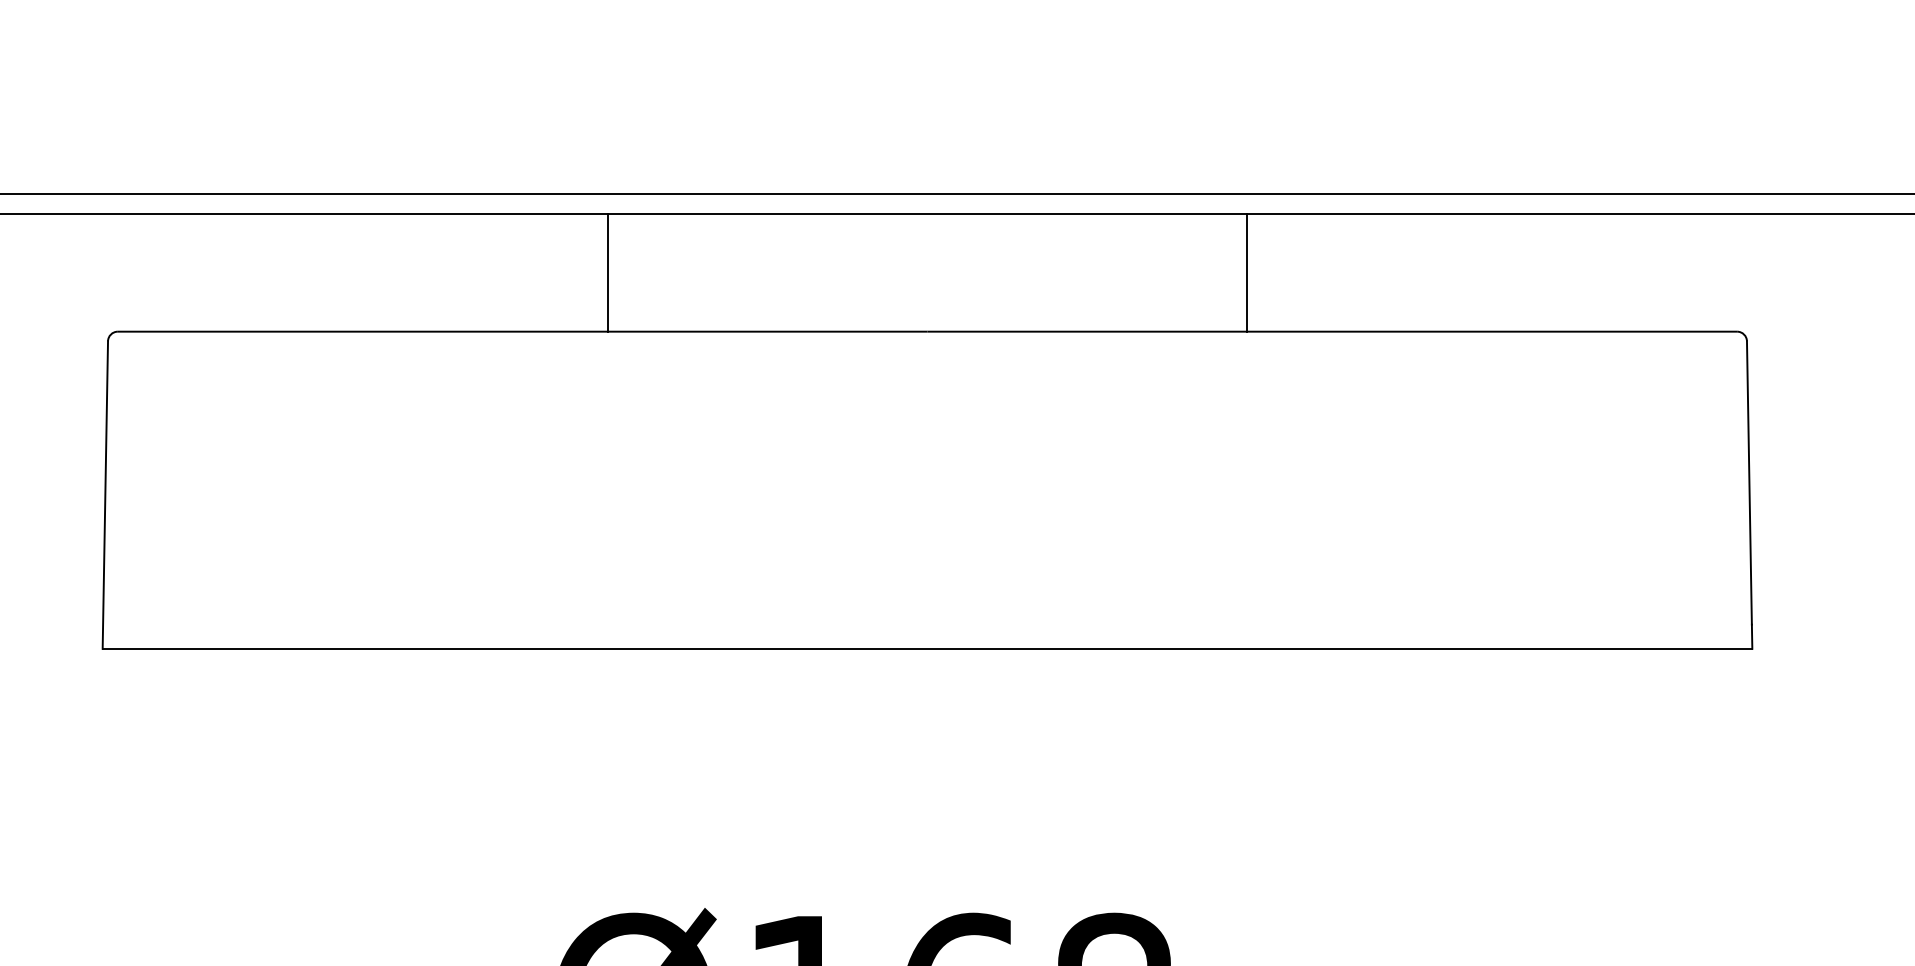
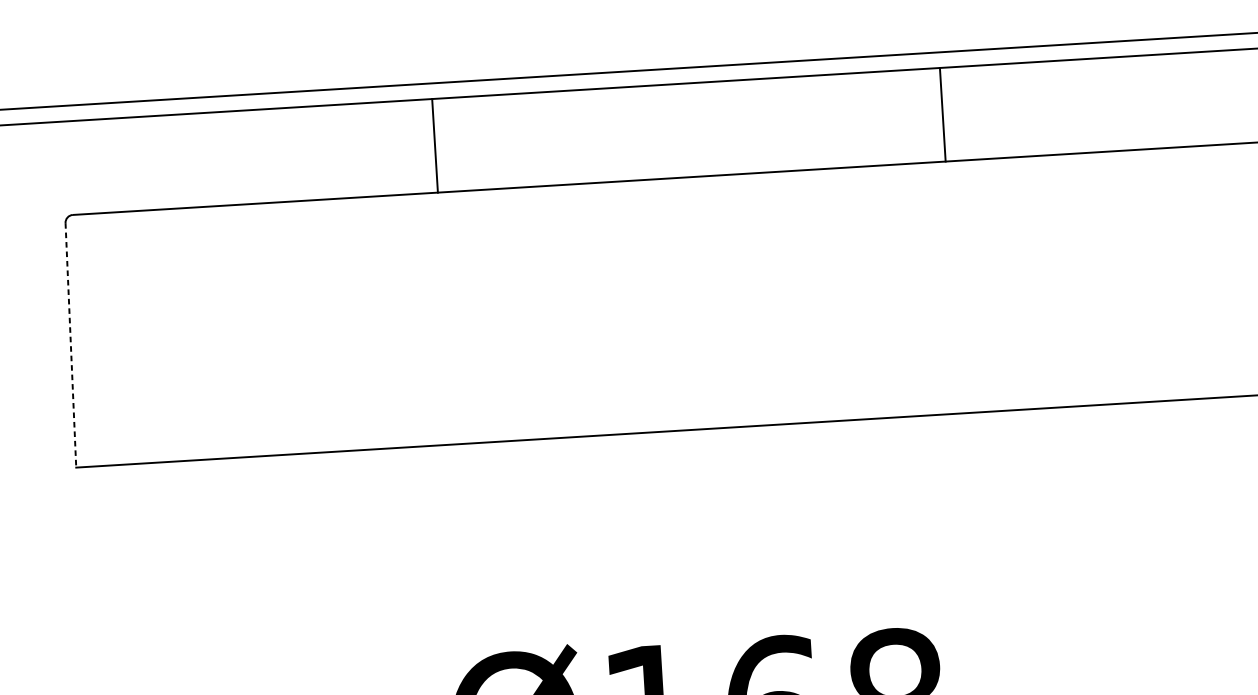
line: (608, 272) -> (435, 145), moved
line: (1246, 272) -> (942, 114), moved
line: (105, 495) -> (71, 345), solid -> dashed

